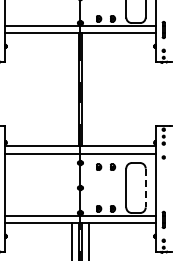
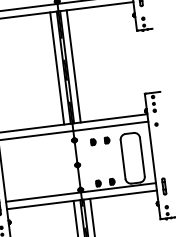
line: (72, 89) -> (57, 68), added
line: (88, 89) -> (73, 66), added
line: (145, 188) -> (142, 157), dashed -> solid

